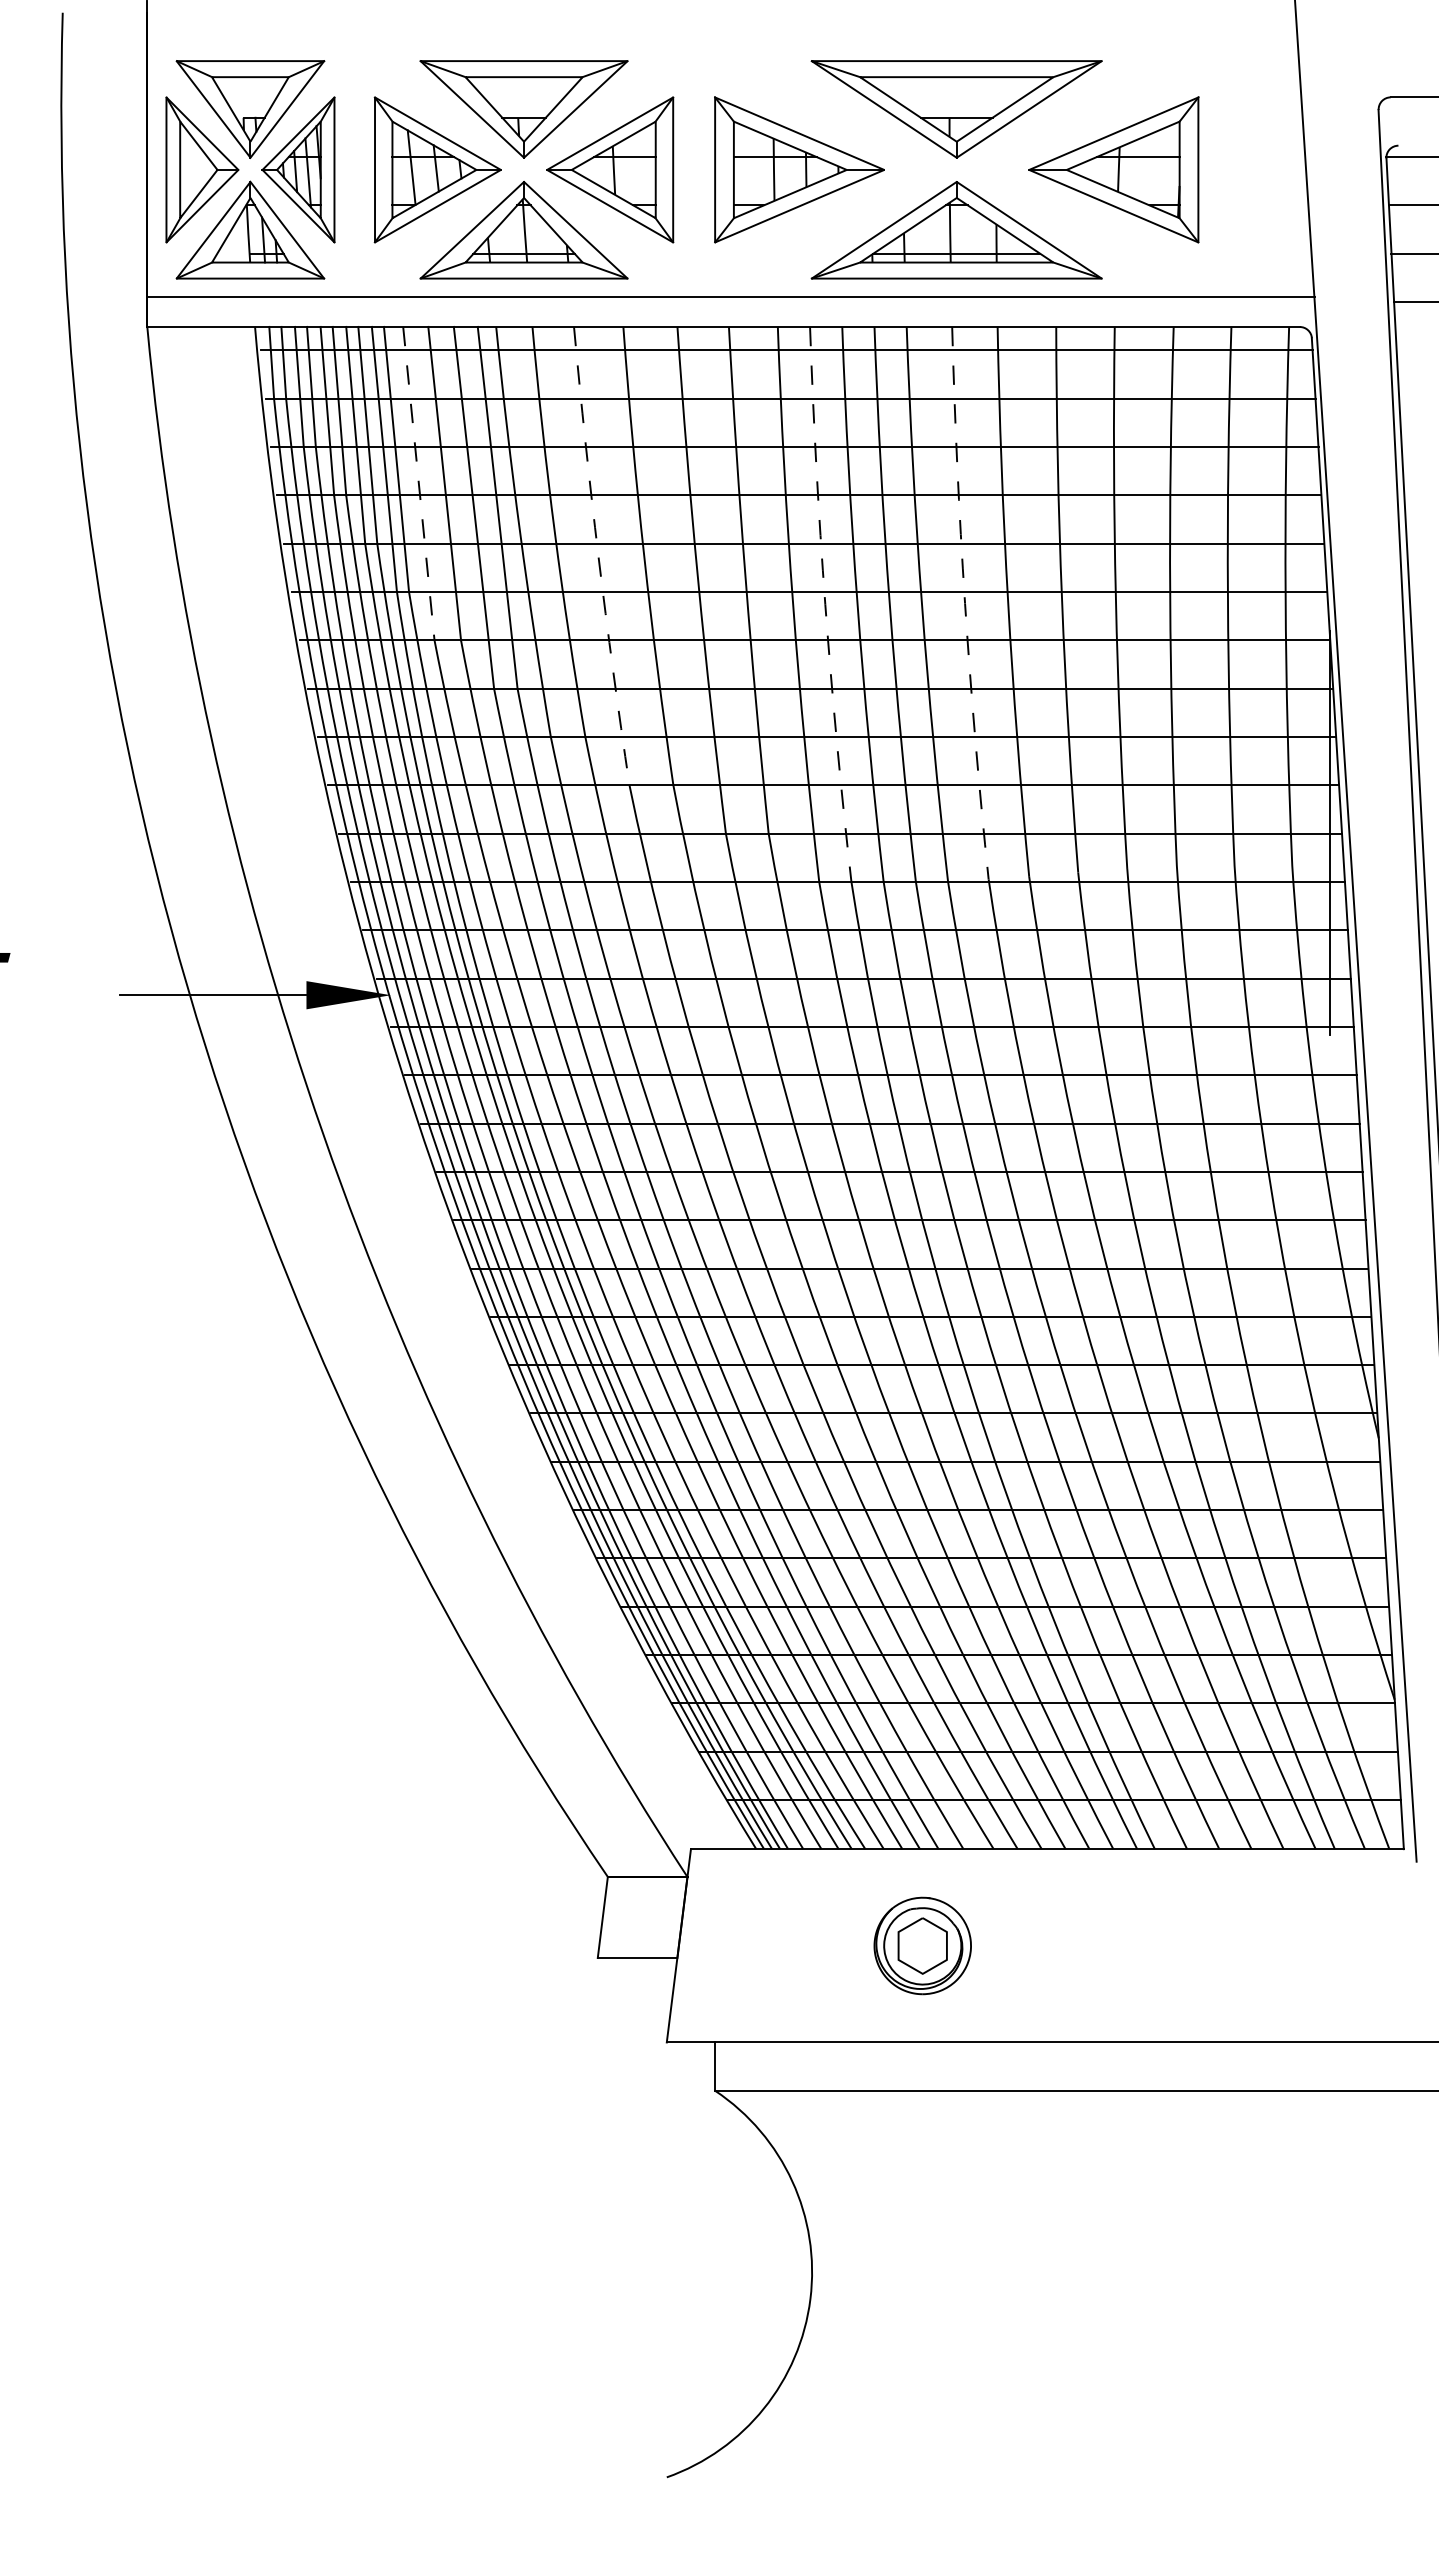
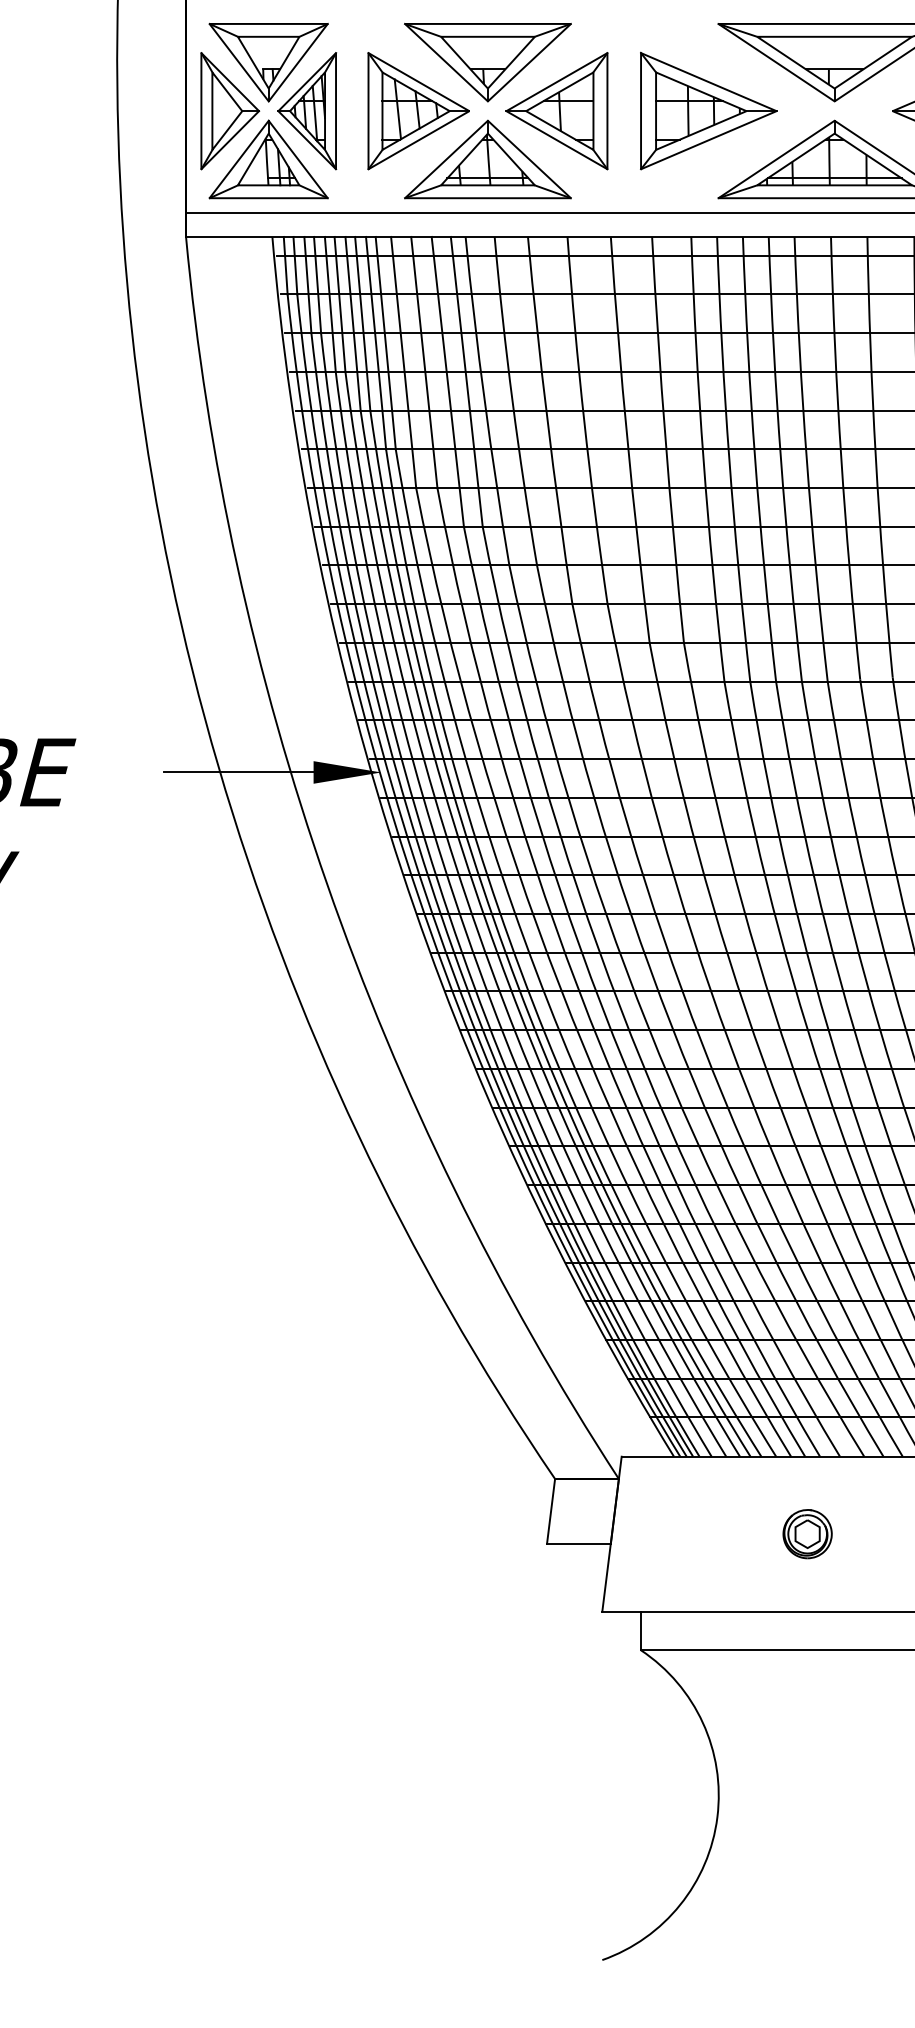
line: (418, 484) -> (403, 363), dashed -> solid
arc: (598, 556) -> (547, 420), dashed -> solid
arc: (965, 603) -> (841, 458), dashed -> solid
arc: (825, 604) -> (729, 459), dashed -> solid
part: (923, 1945) -> (808, 1533), size x0.62

